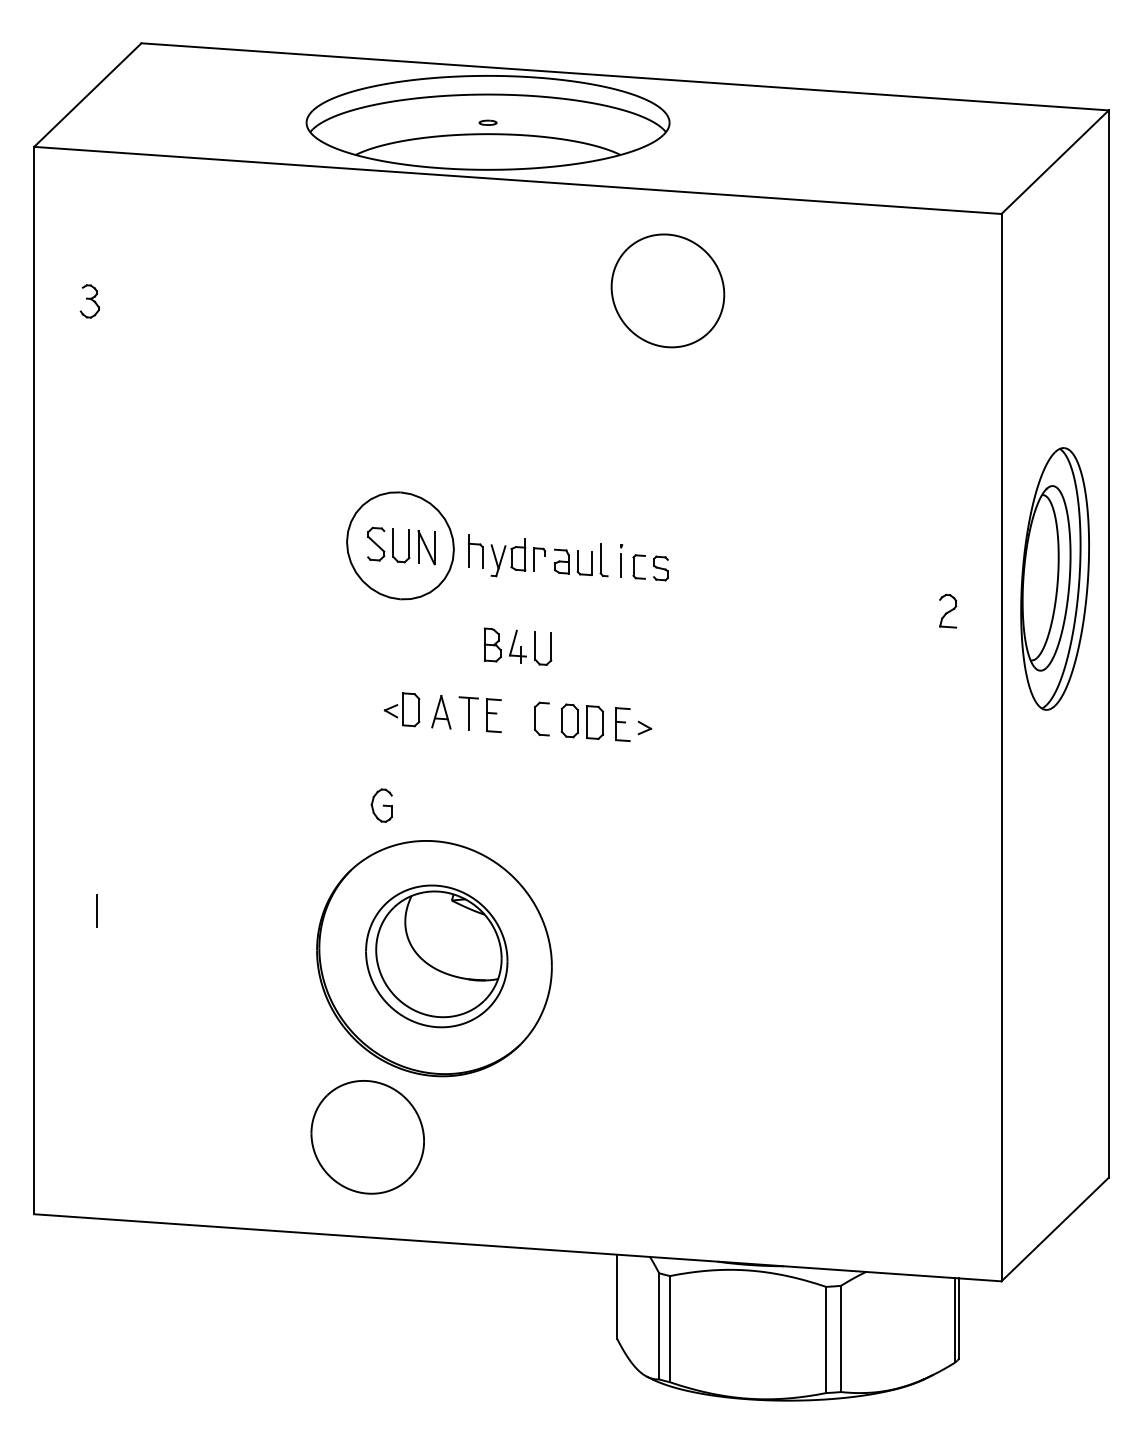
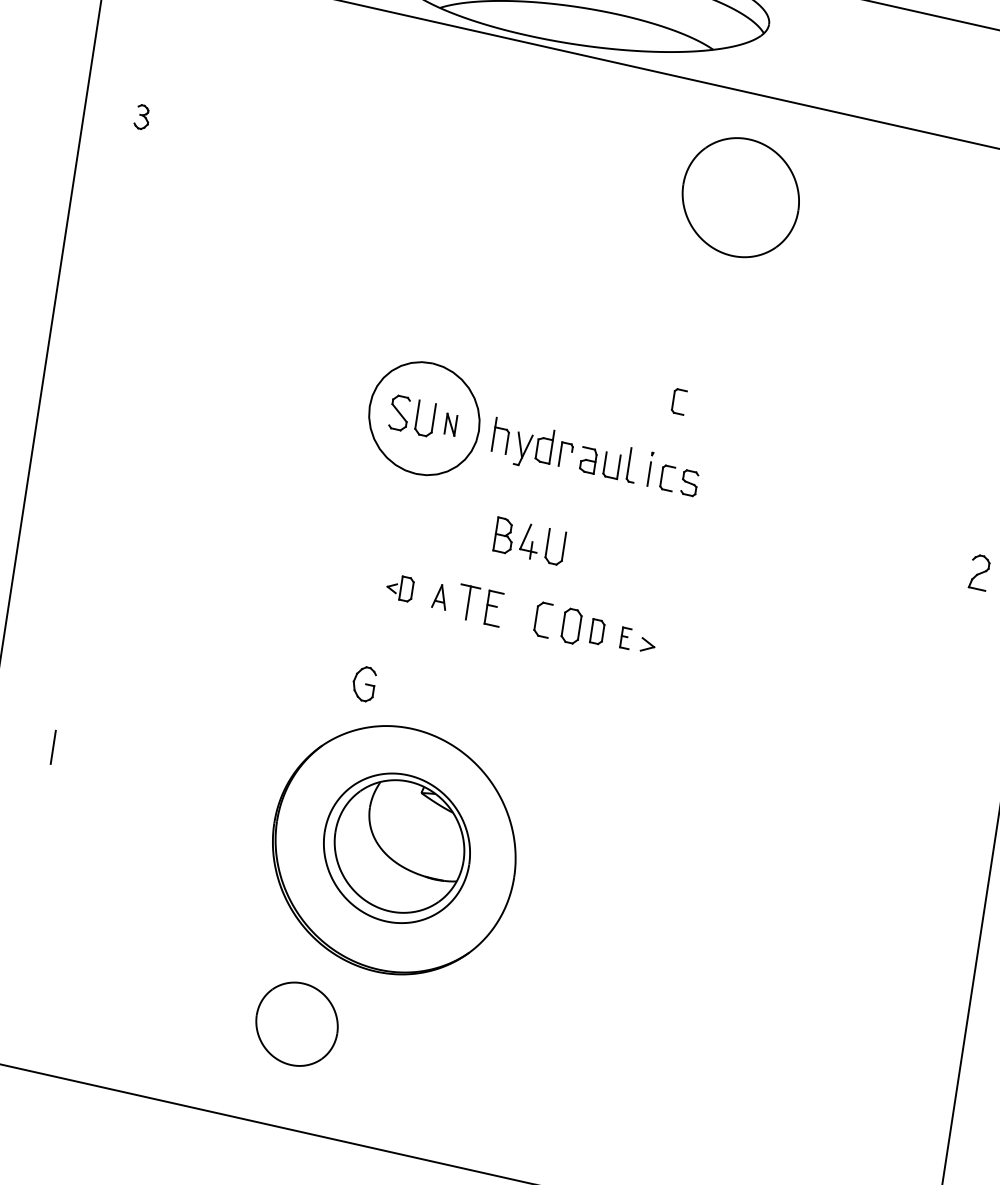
part: (89, 301) -> (141, 117), size x0.7
part: (638, 492) -> (678, 401), added
part: (426, 547) -> (450, 424), size x0.6
part: (401, 709) -> (399, 587), size x0.7
part: (441, 712) -> (440, 597), size x0.7
part: (595, 722) -> (597, 631), size x0.7
part: (622, 724) -> (625, 638), size x0.6
part: (367, 1137) -> (296, 1024), size x0.7

